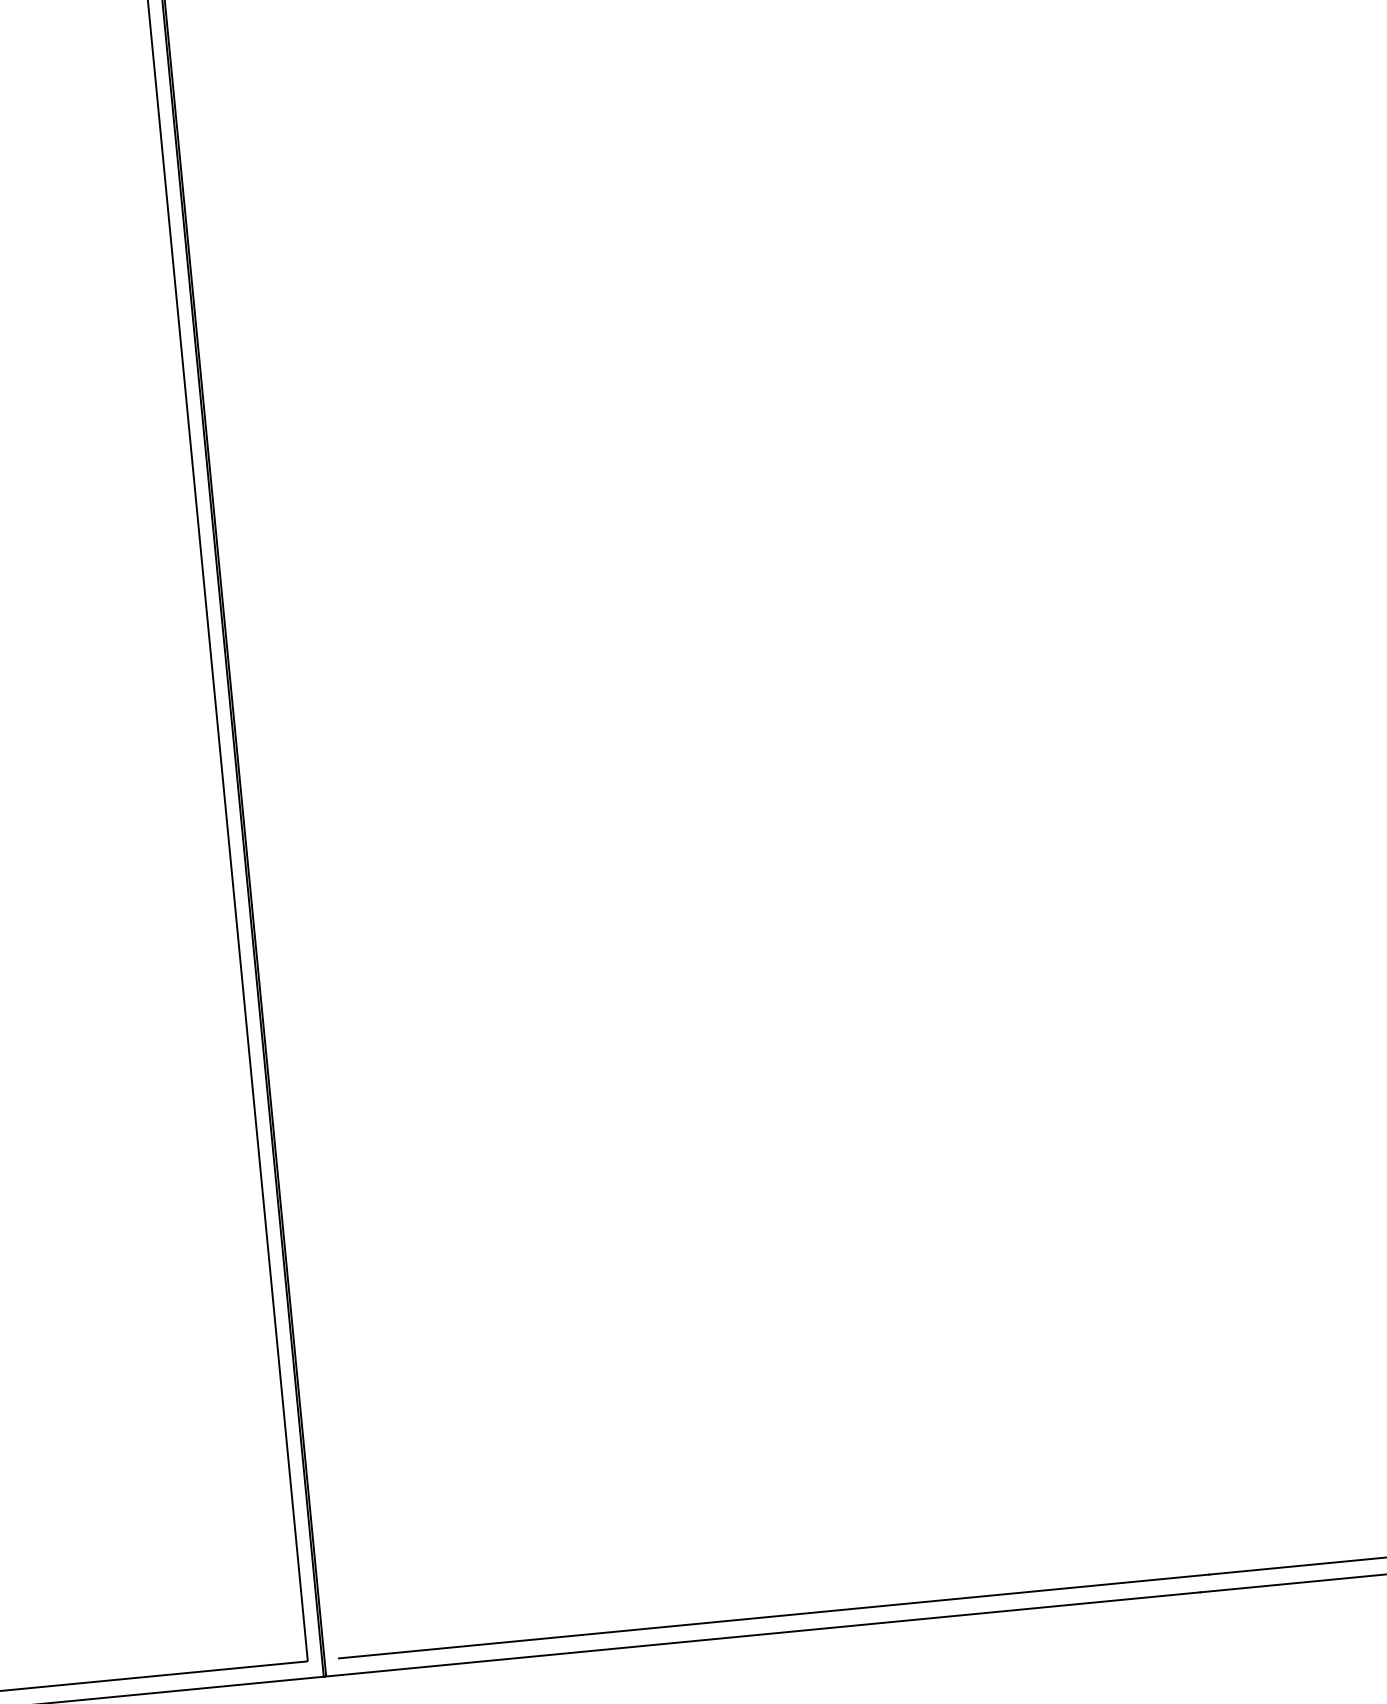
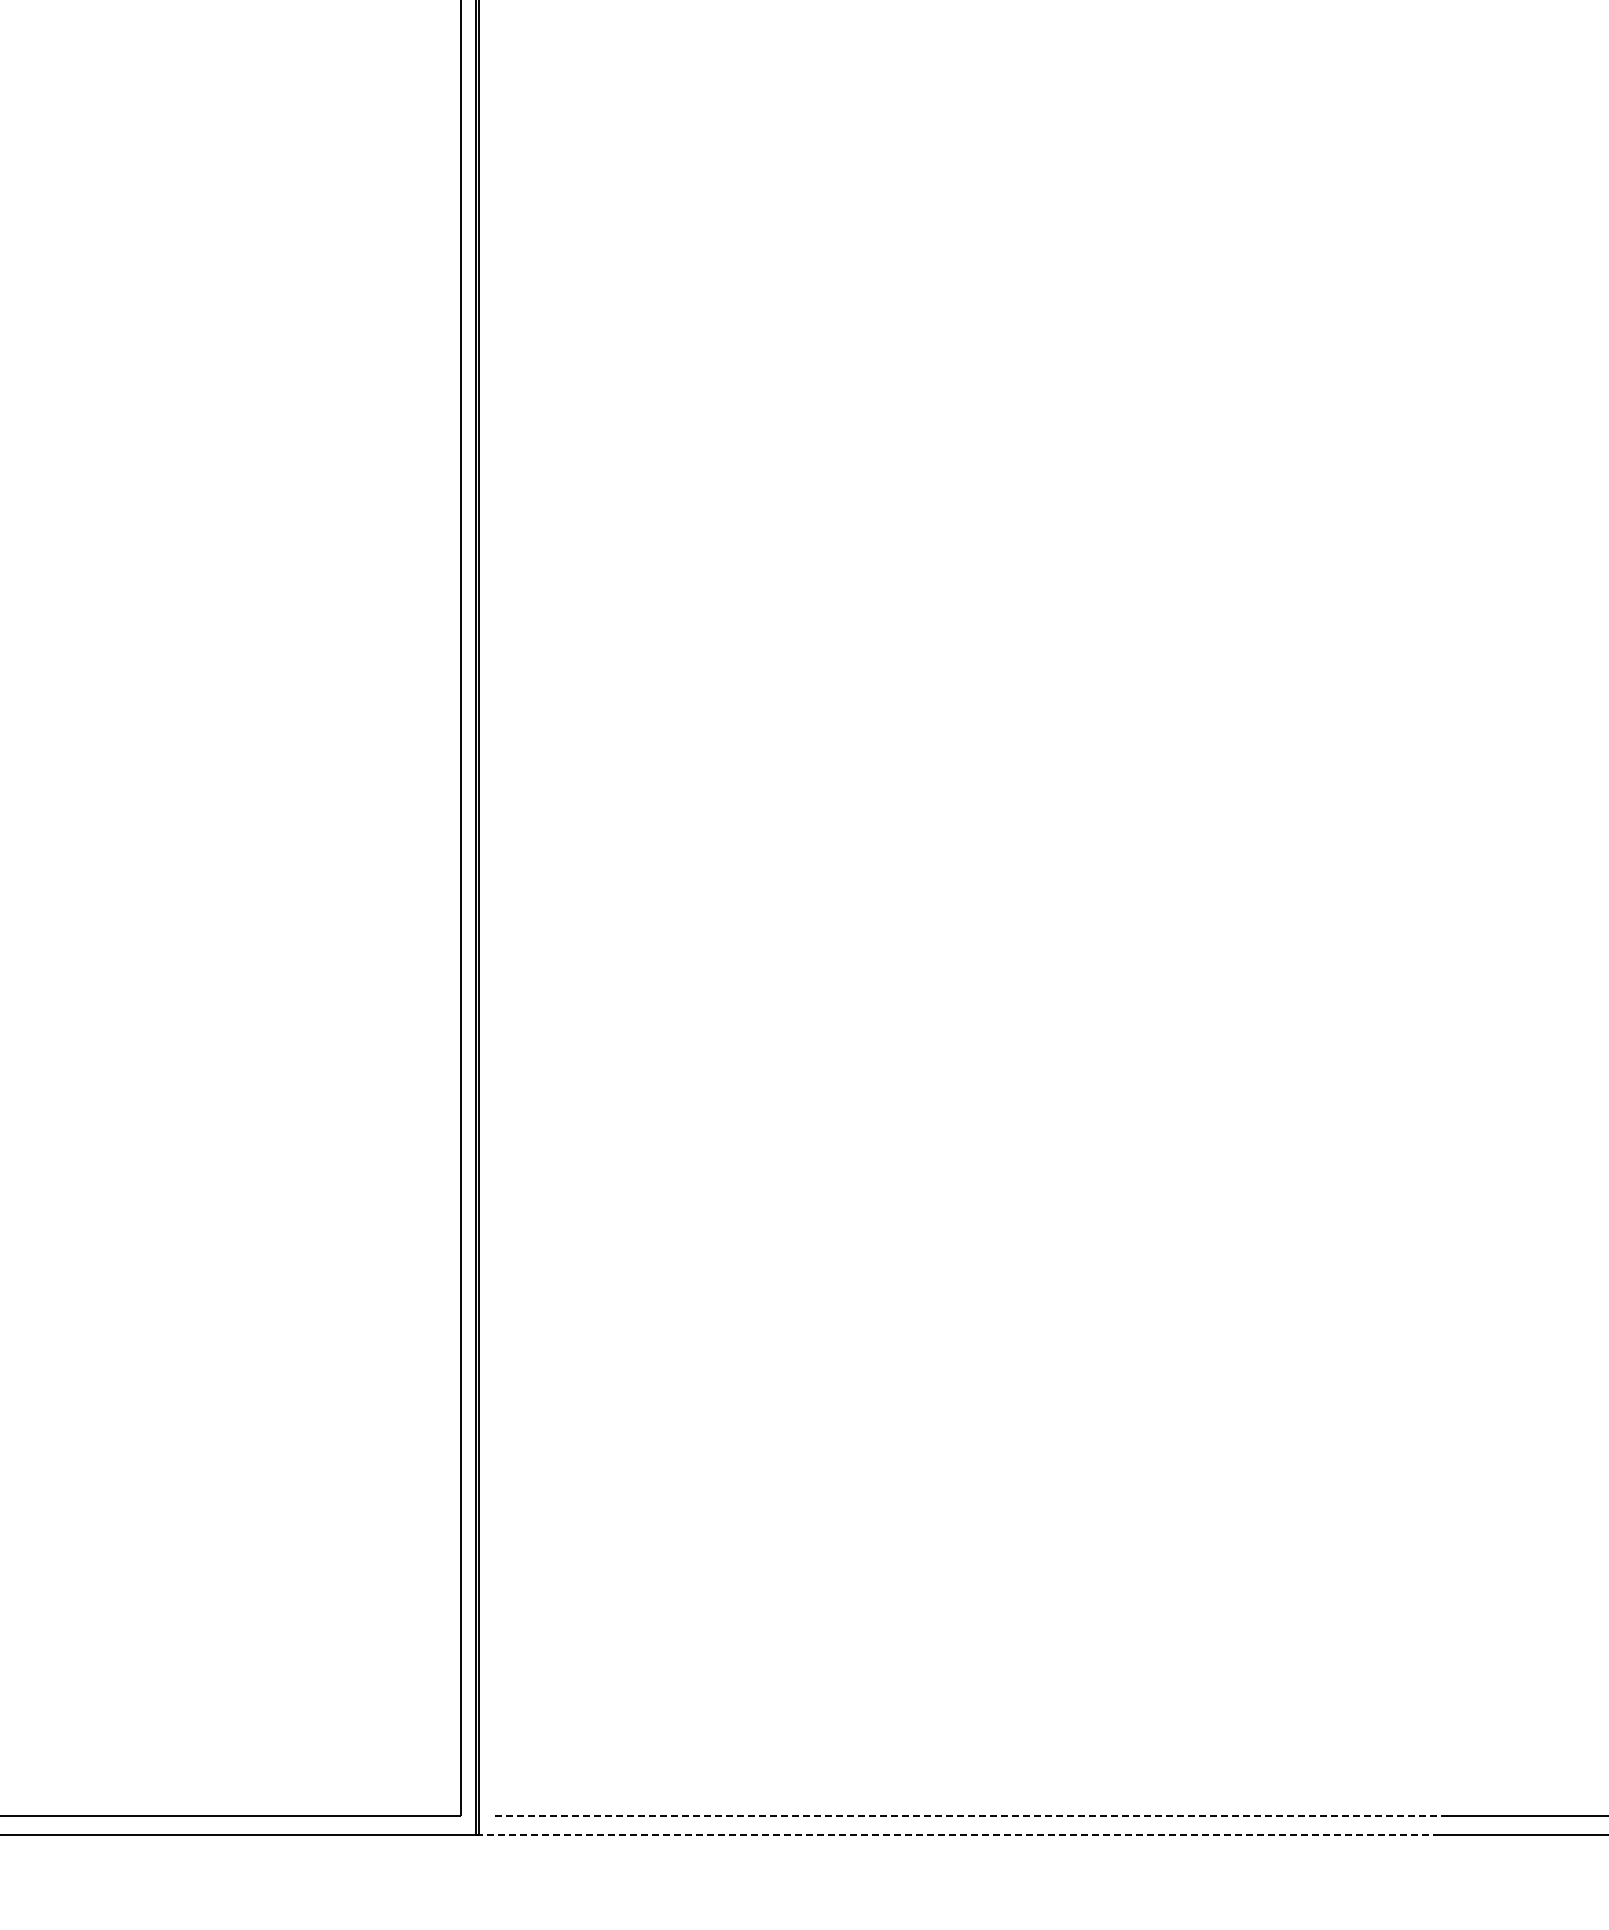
line: (774, 1616) -> (971, 1816), solid -> dashed
line: (762, 1634) -> (956, 1834), solid -> dashed

